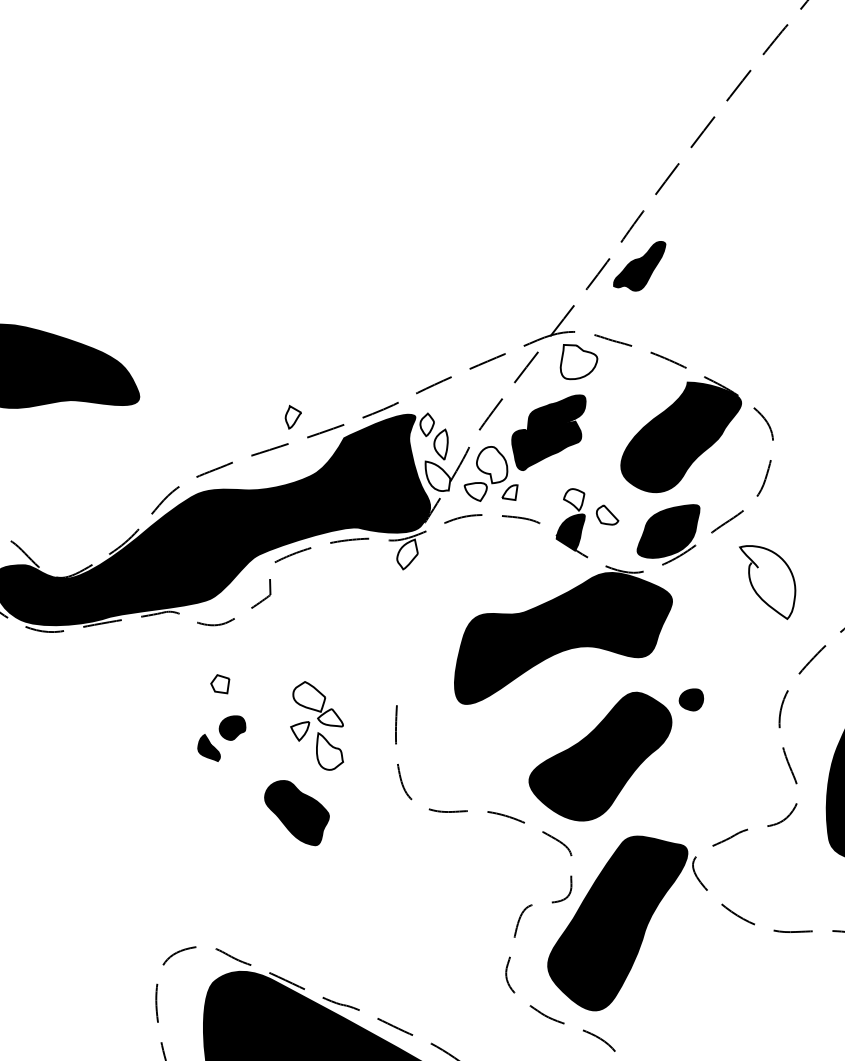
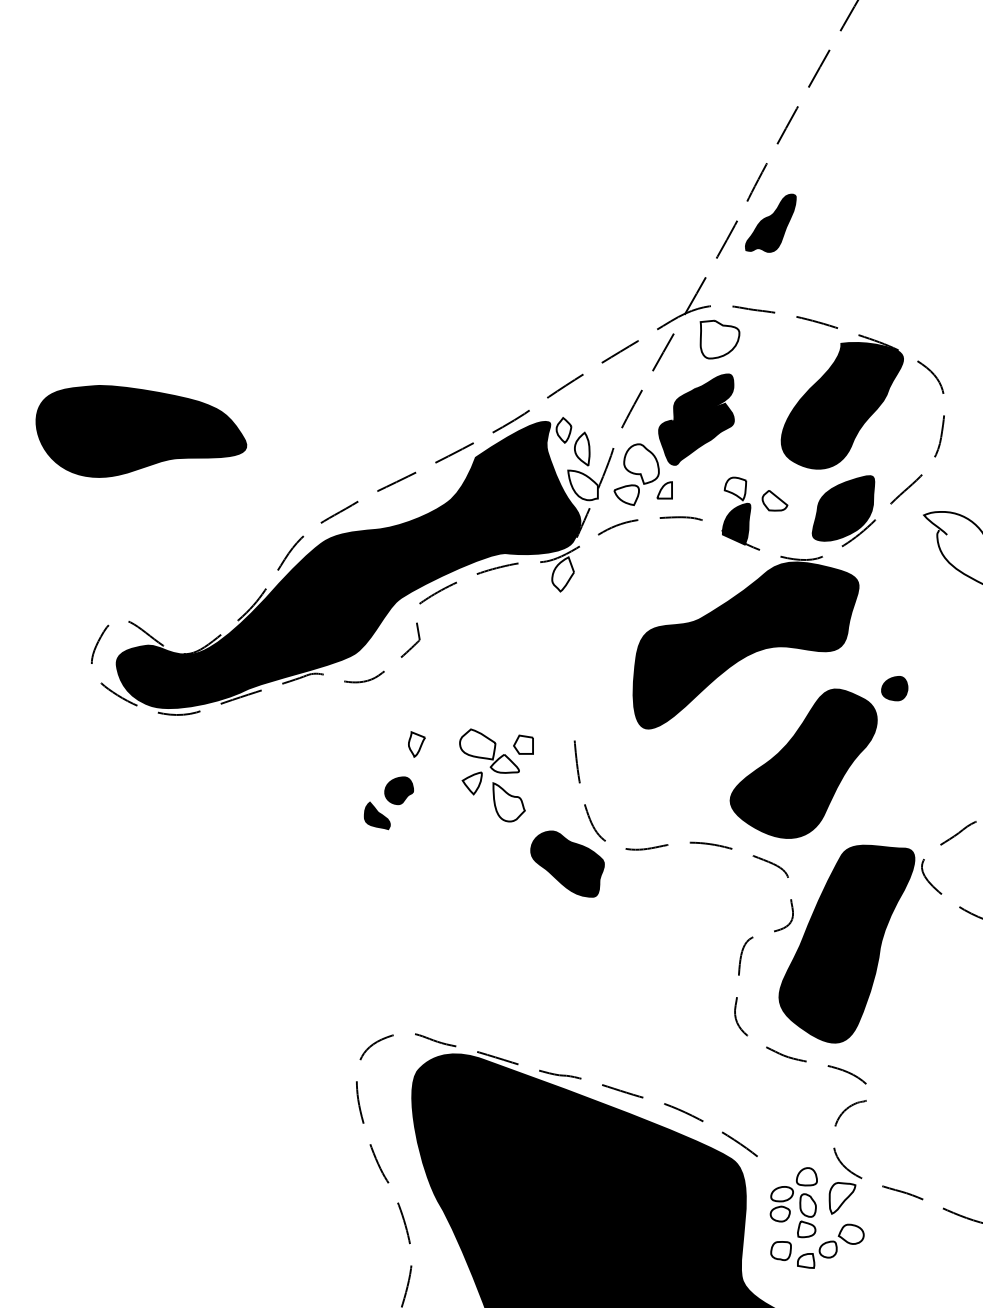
part: (292, 417) -> (416, 744), moved
part: (219, 683) -> (523, 744), moved
part: (296, 812) -> (567, 863), moved

